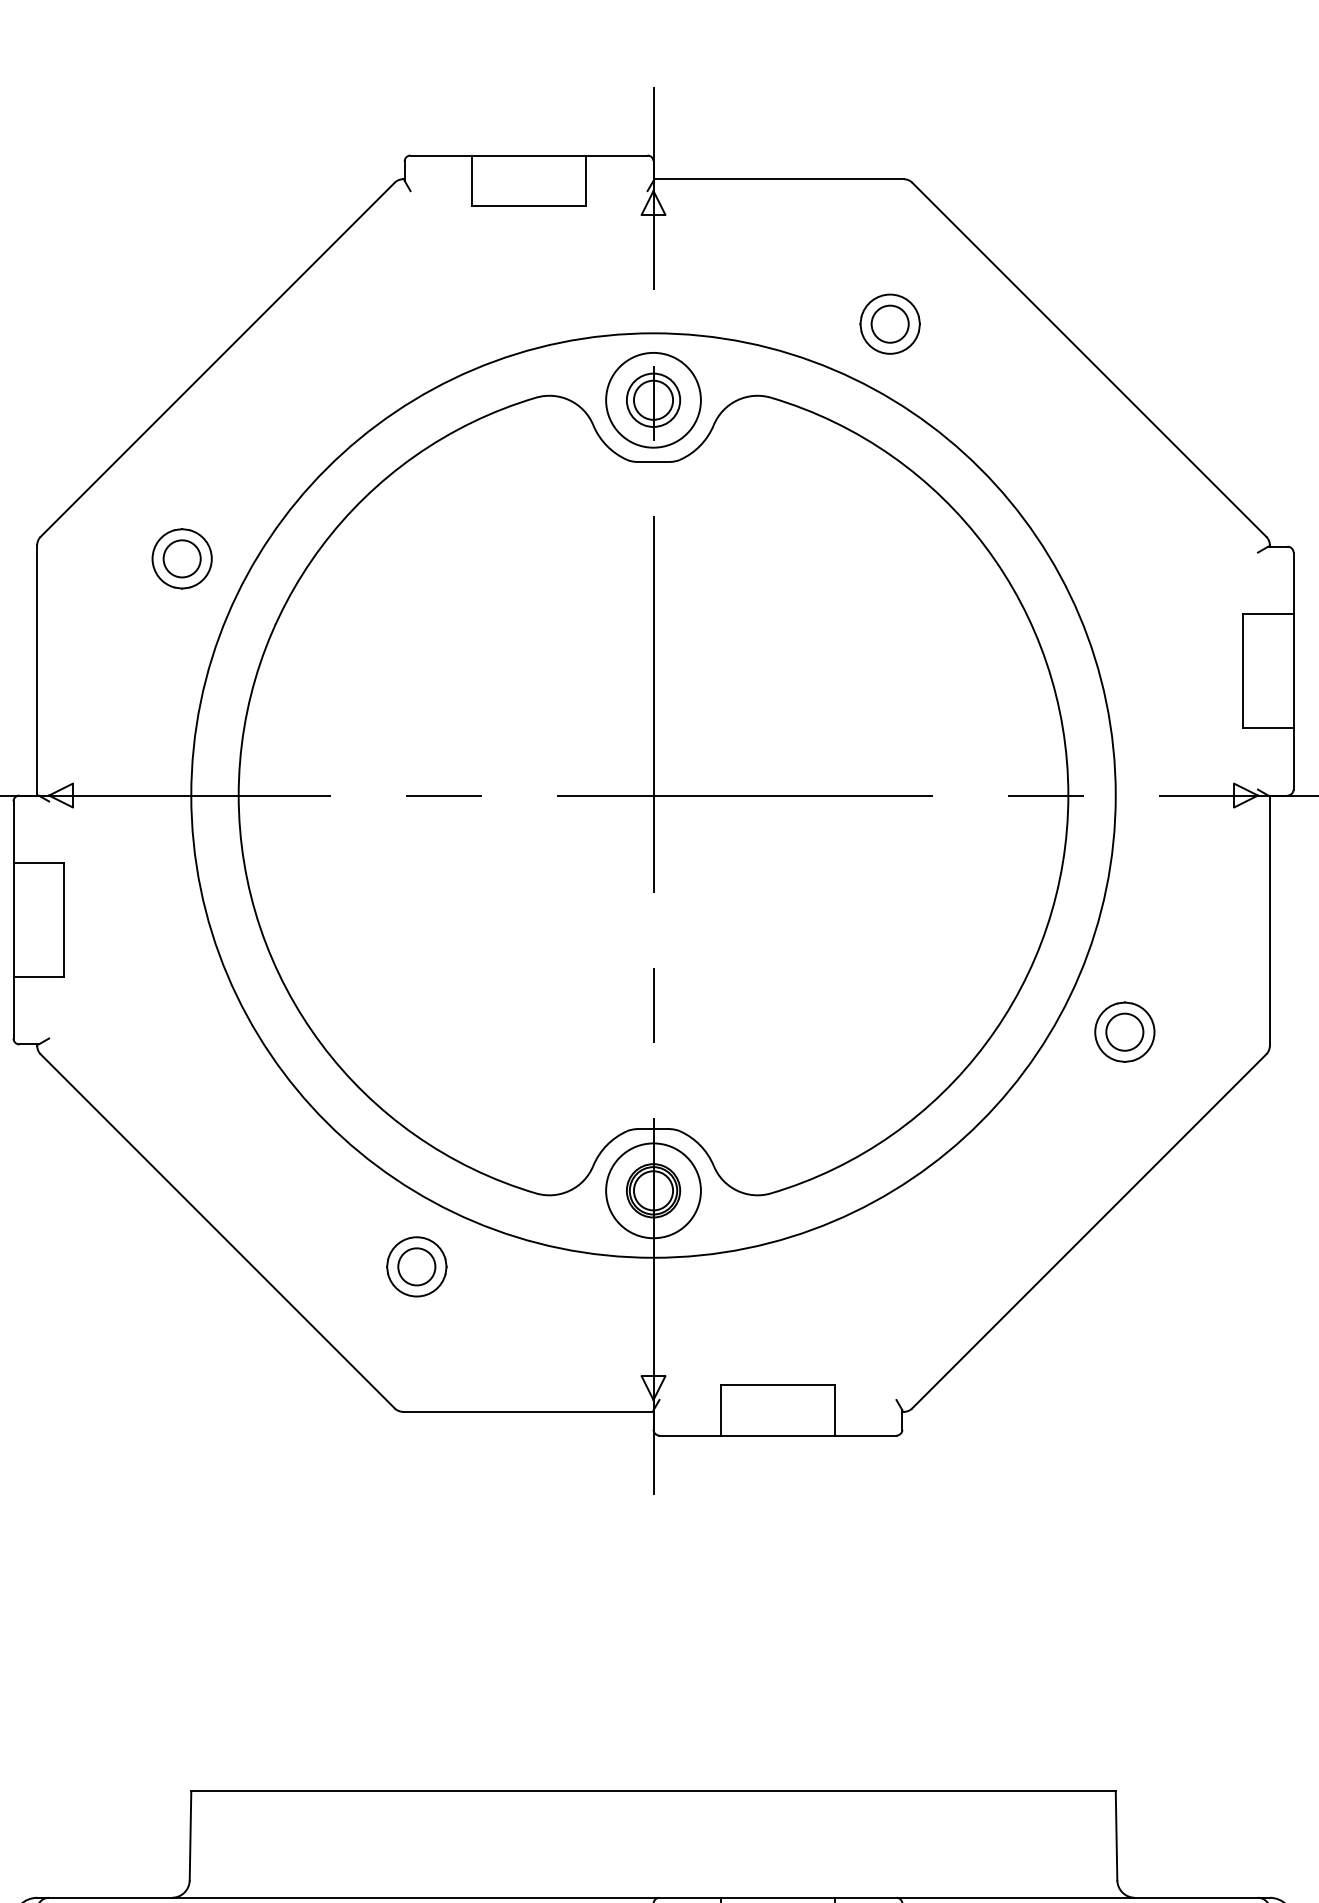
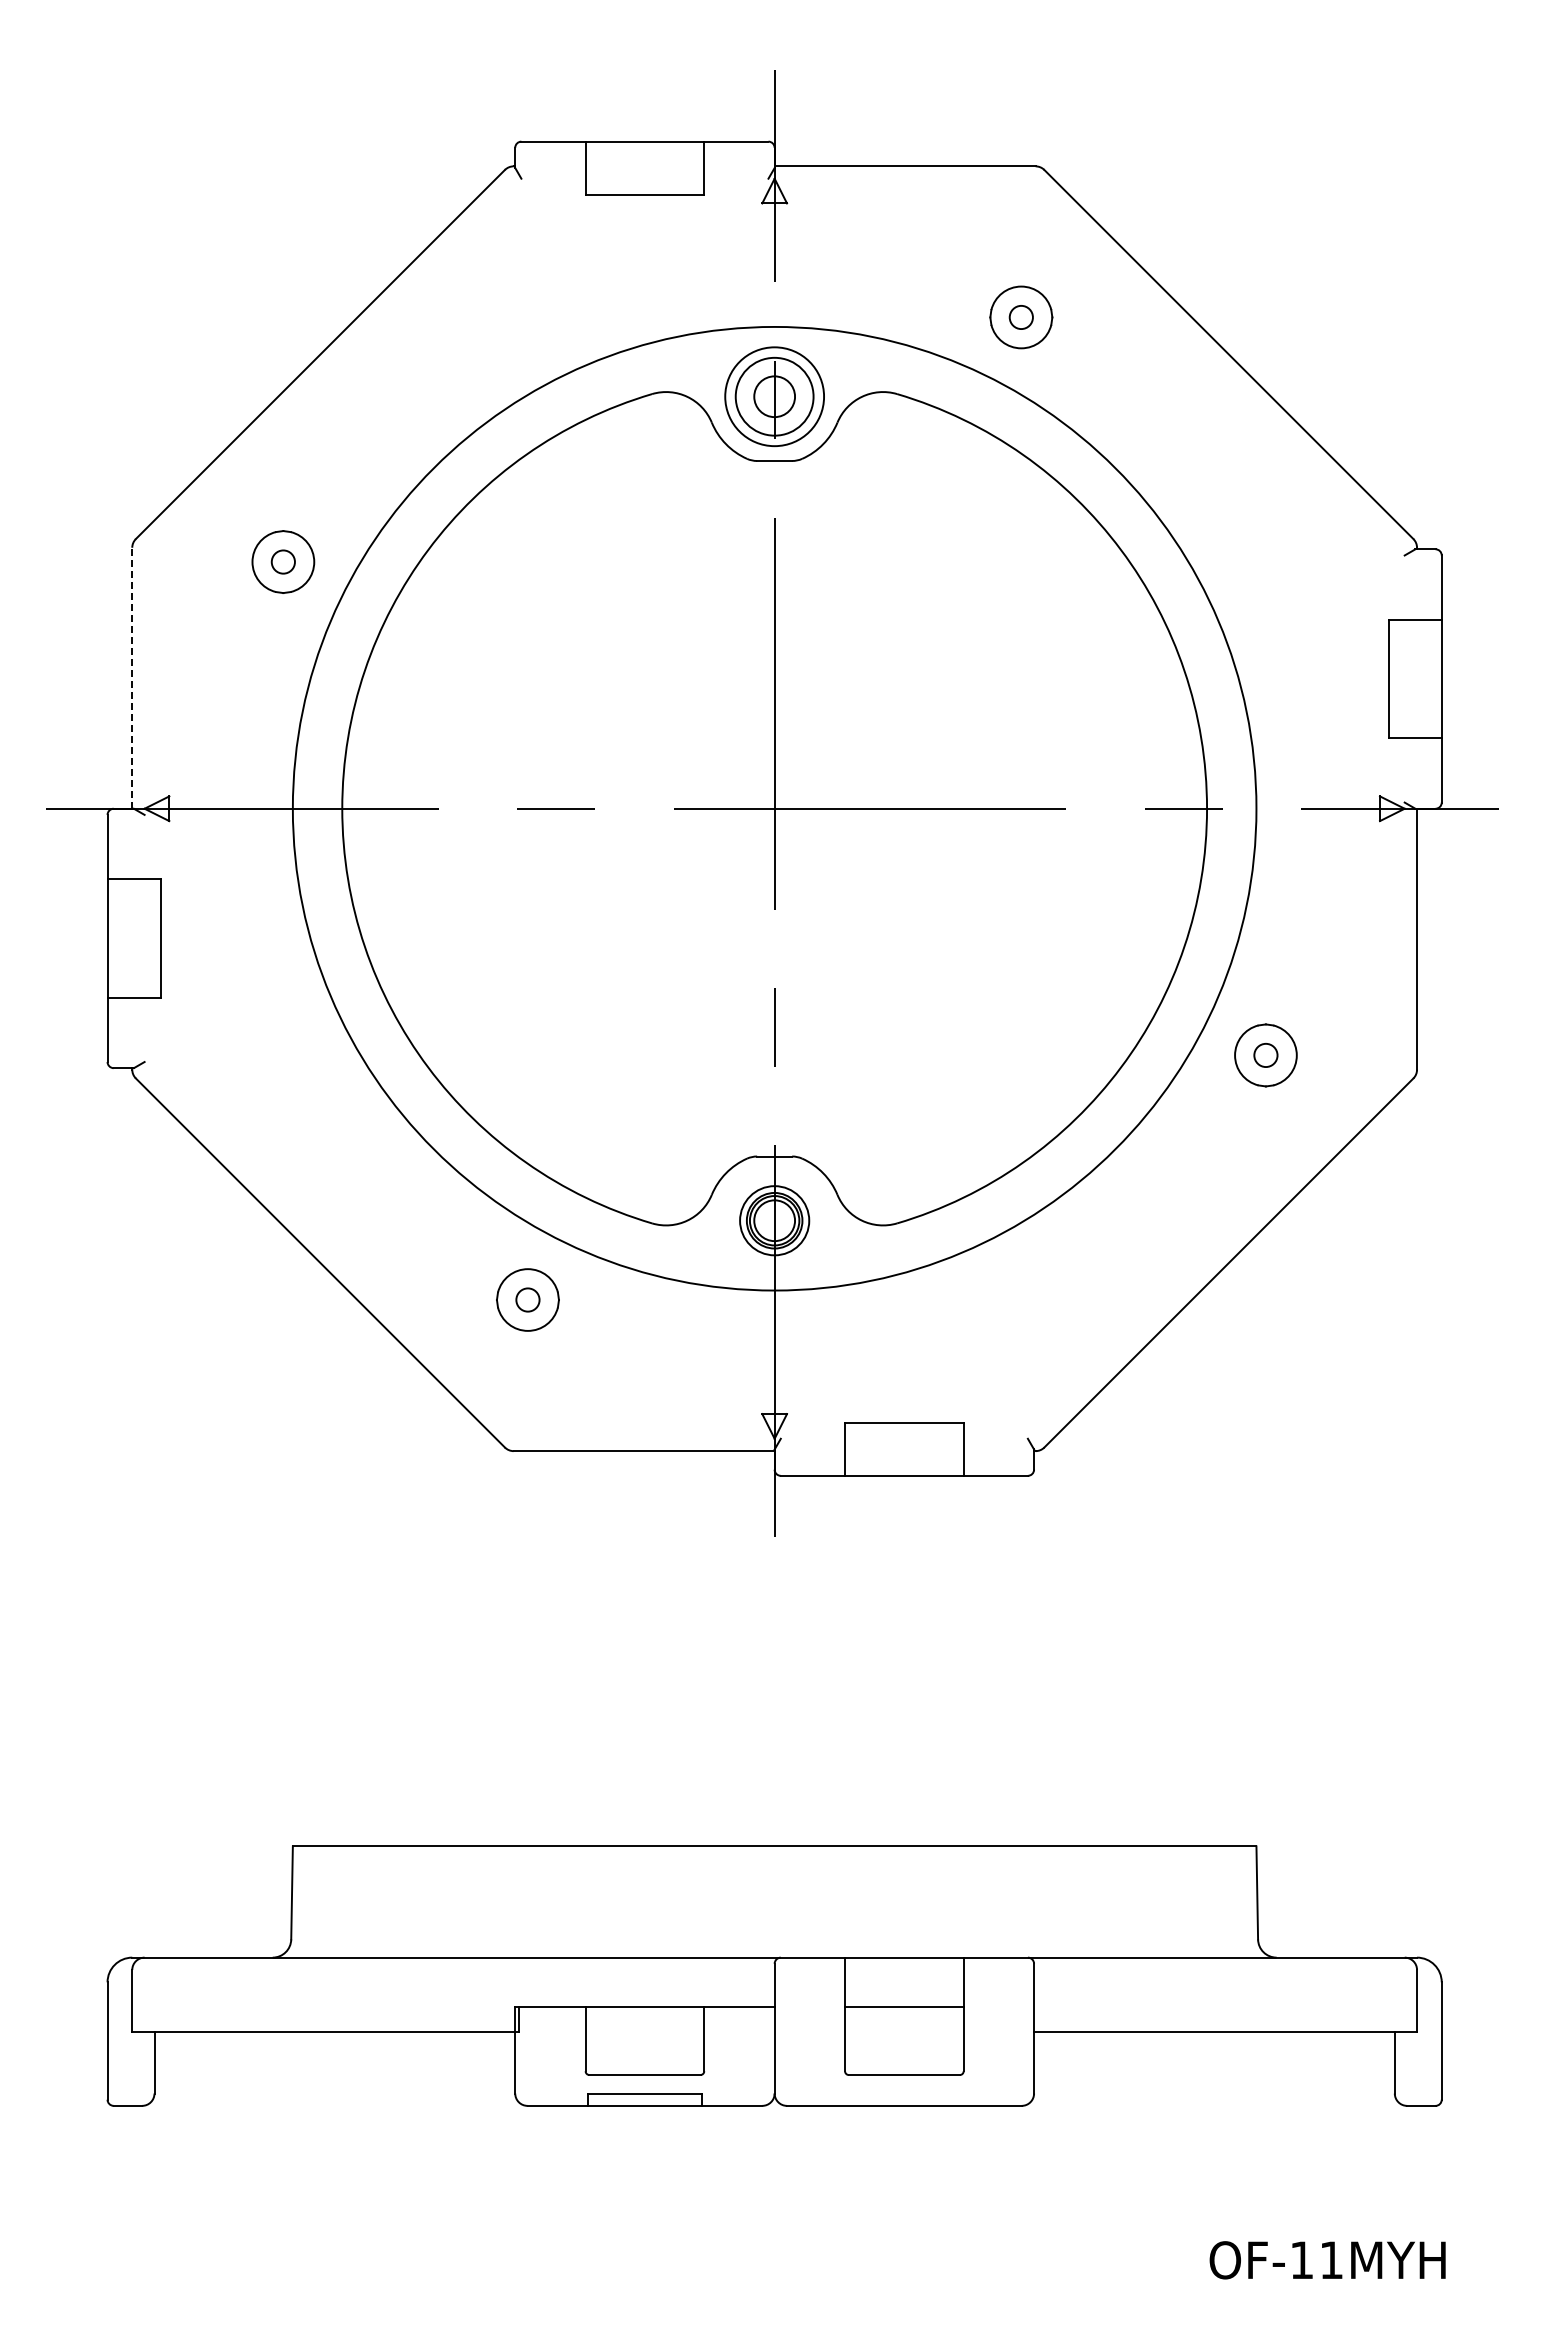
circle: (890, 324) -> (1021, 317), size x0.6
circle: (653, 400) -> (774, 396), size x1.4
circle: (182, 558) -> (283, 561), size x0.6
line: (37, 669) -> (132, 677), solid -> dashed
circle: (1124, 1032) -> (1265, 1055), size x0.6
circle: (653, 1190) -> (774, 1220), size x0.7
circle: (416, 1266) -> (527, 1299), size x0.6

